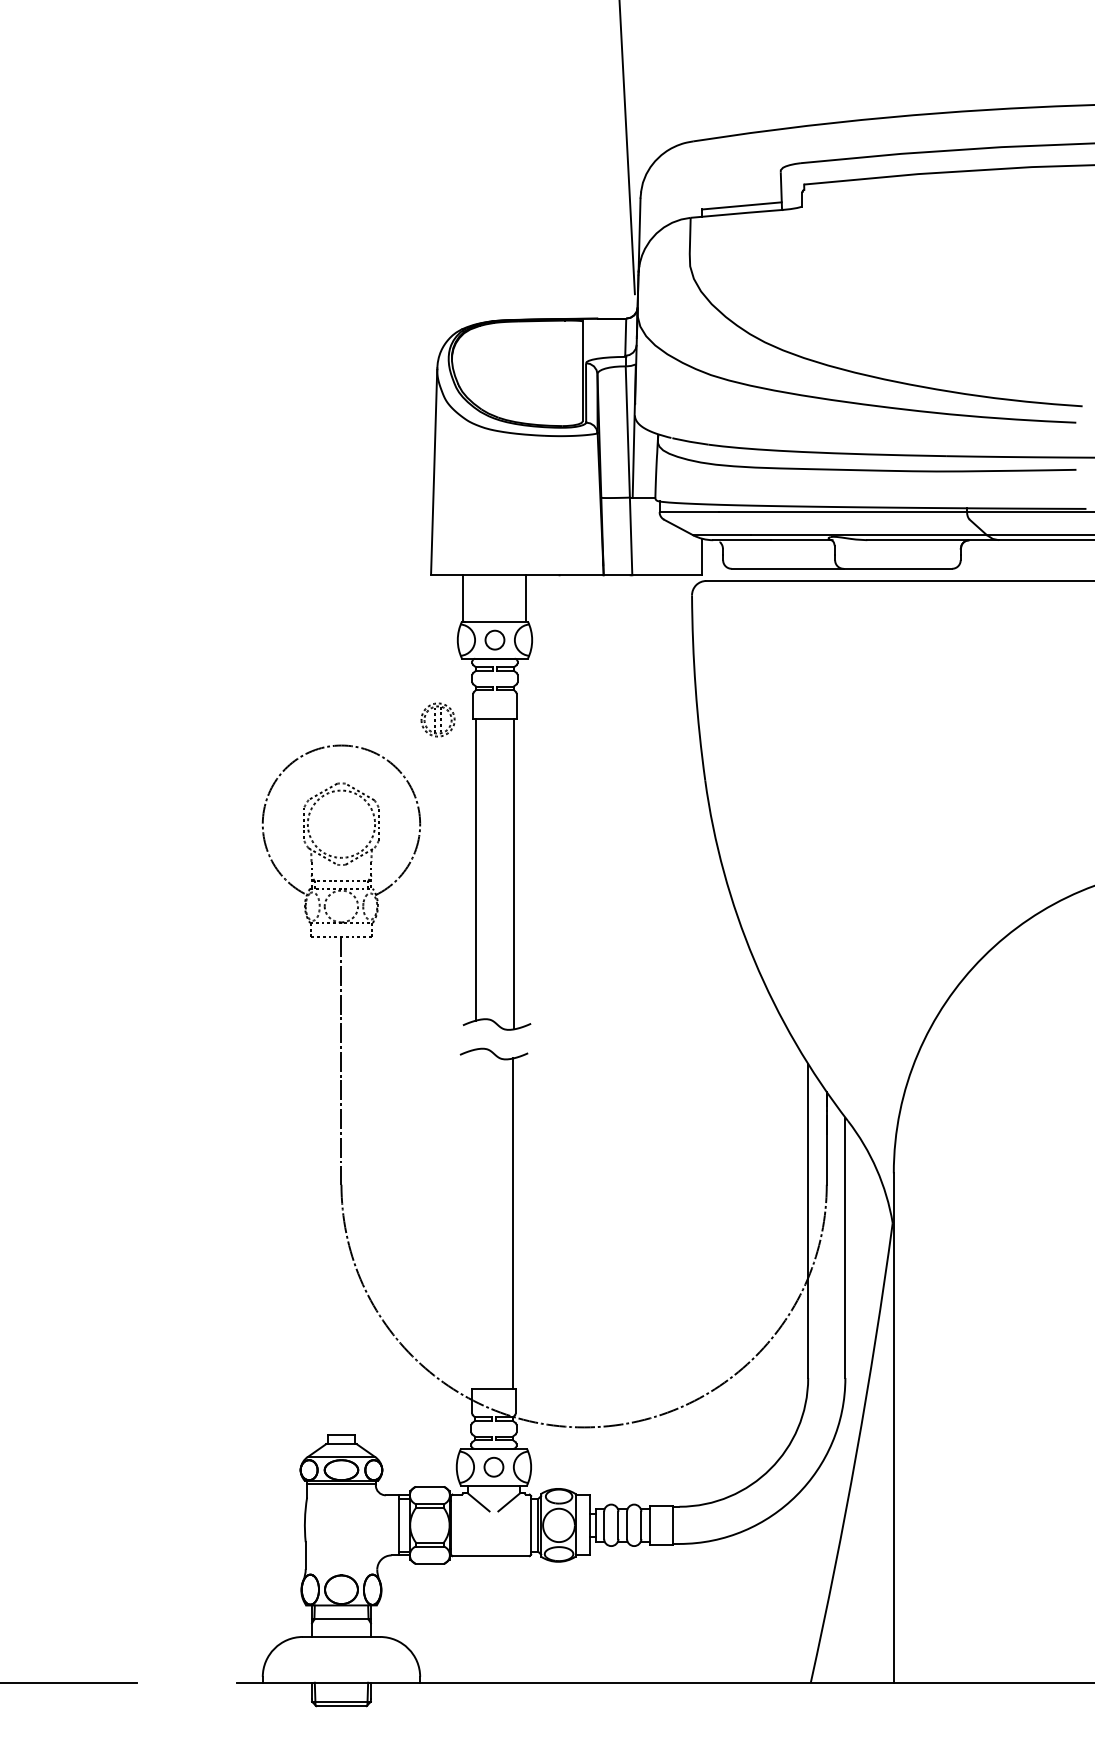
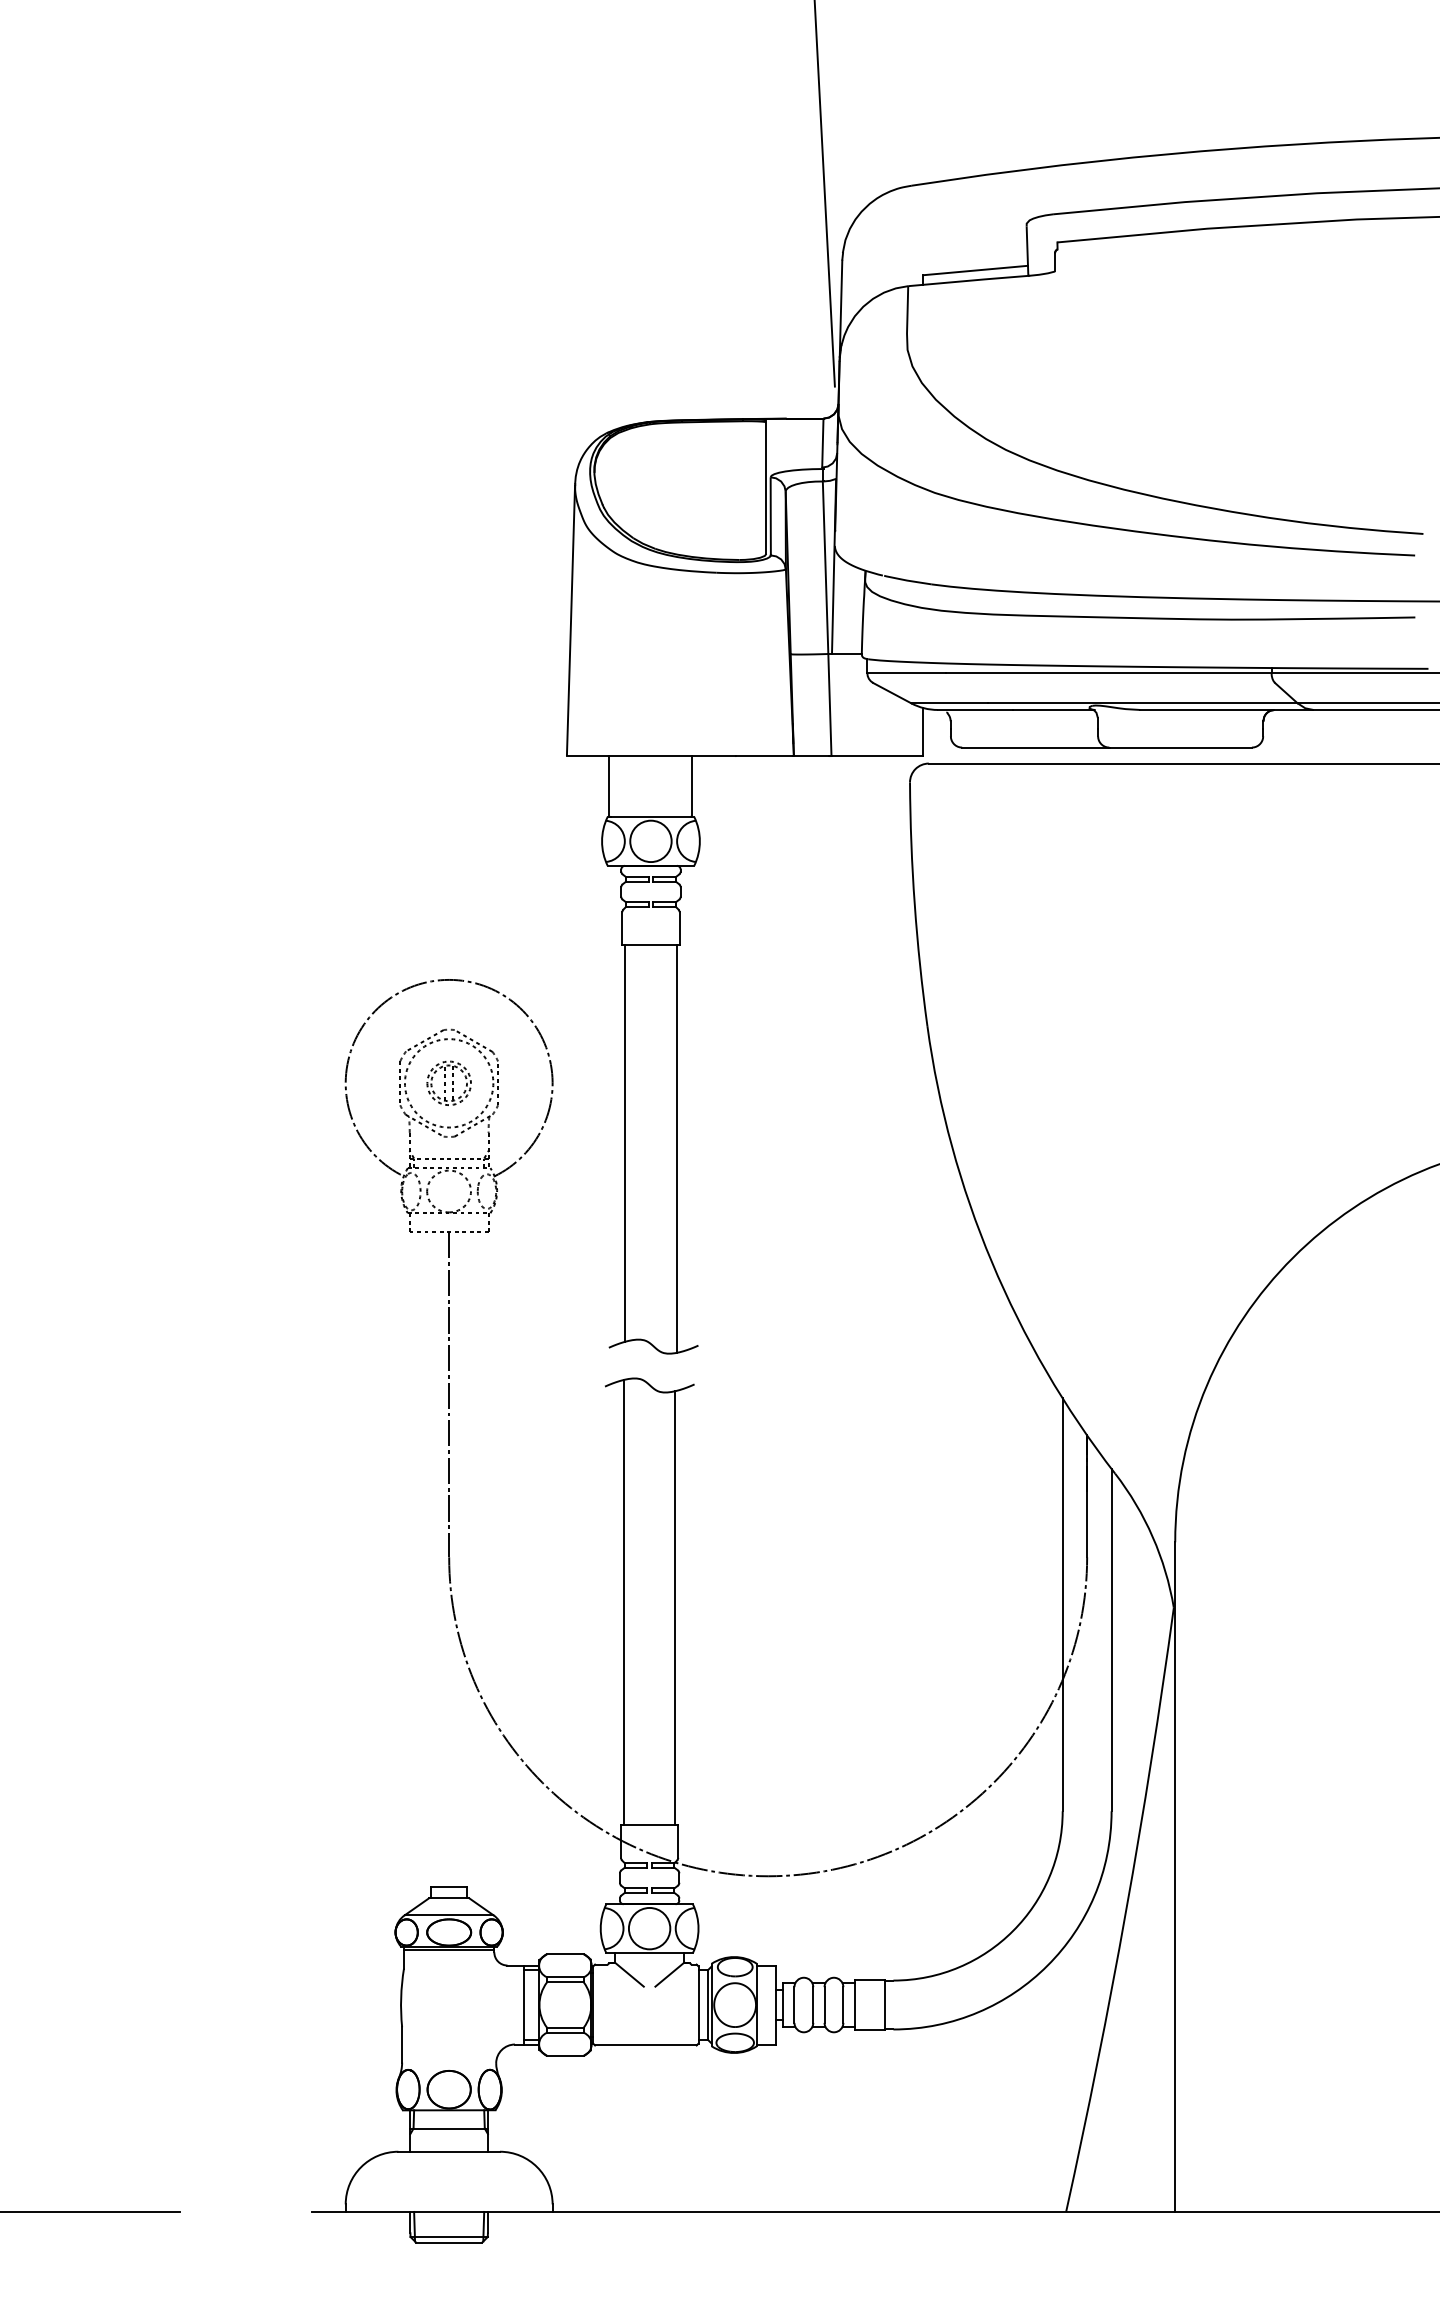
circle: (494, 640) -> (650, 841), size x1.67
part: (437, 719) -> (448, 1082), moved
line: (474, 1219) -> (624, 1602), added
circle: (493, 1467) -> (649, 1928), size x1.67

